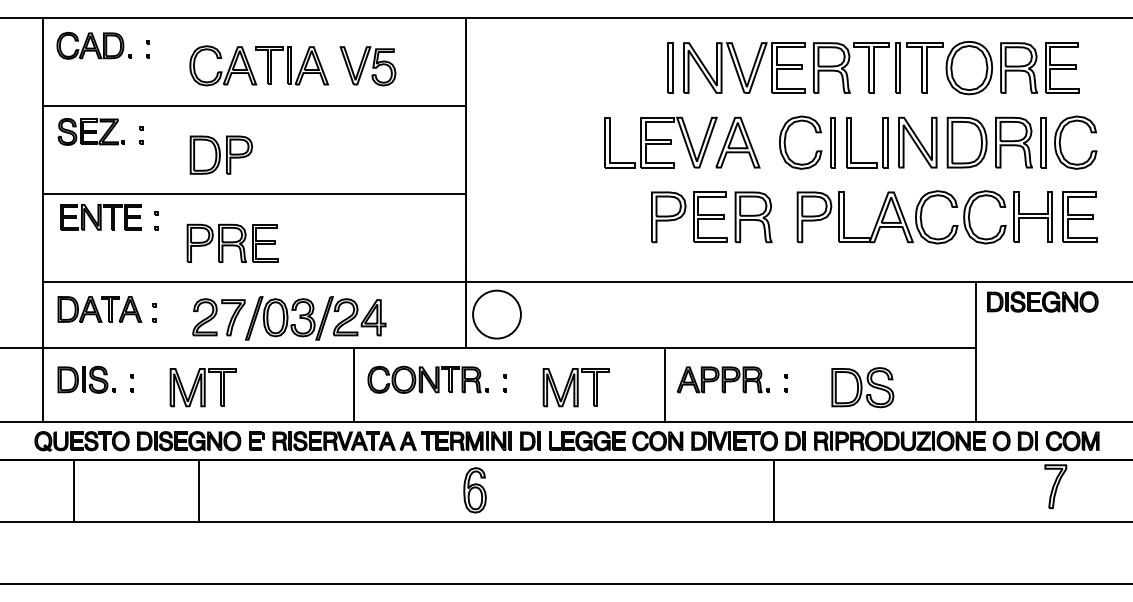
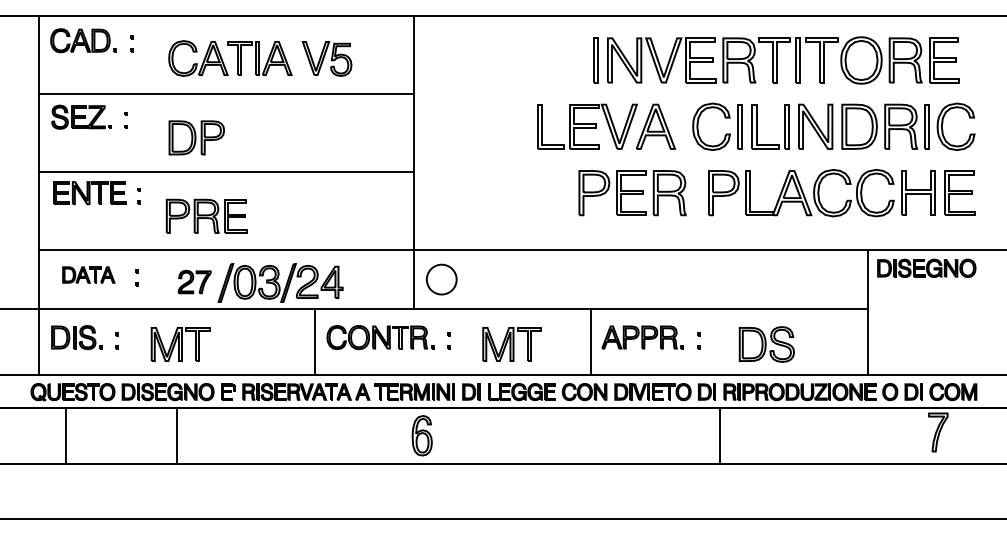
part: (99, 309) -> (88, 275), size x0.7
circle: (496, 314) -> (441, 279), size x0.7
part: (218, 317) -> (194, 282), size x0.7
line: (774, 490) -> (720, 435), moved

